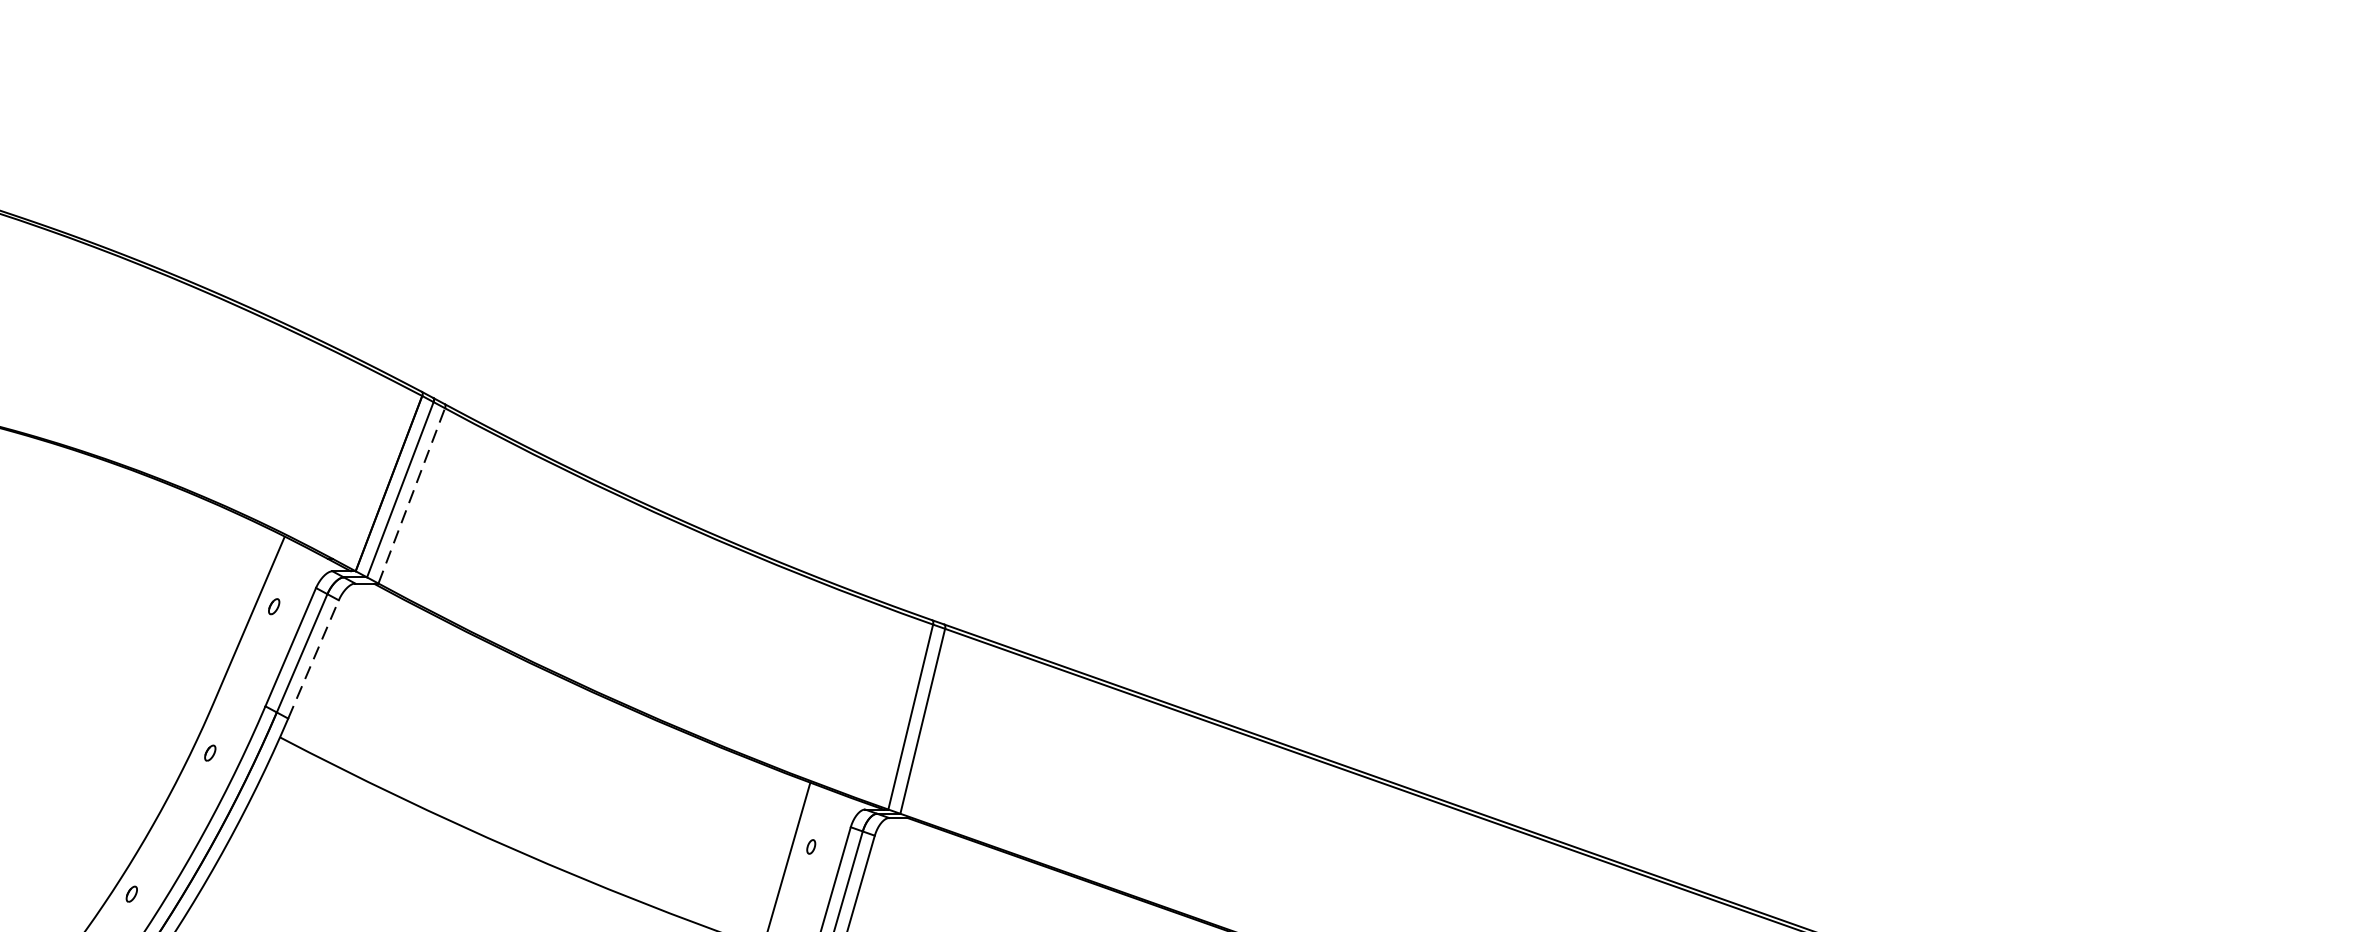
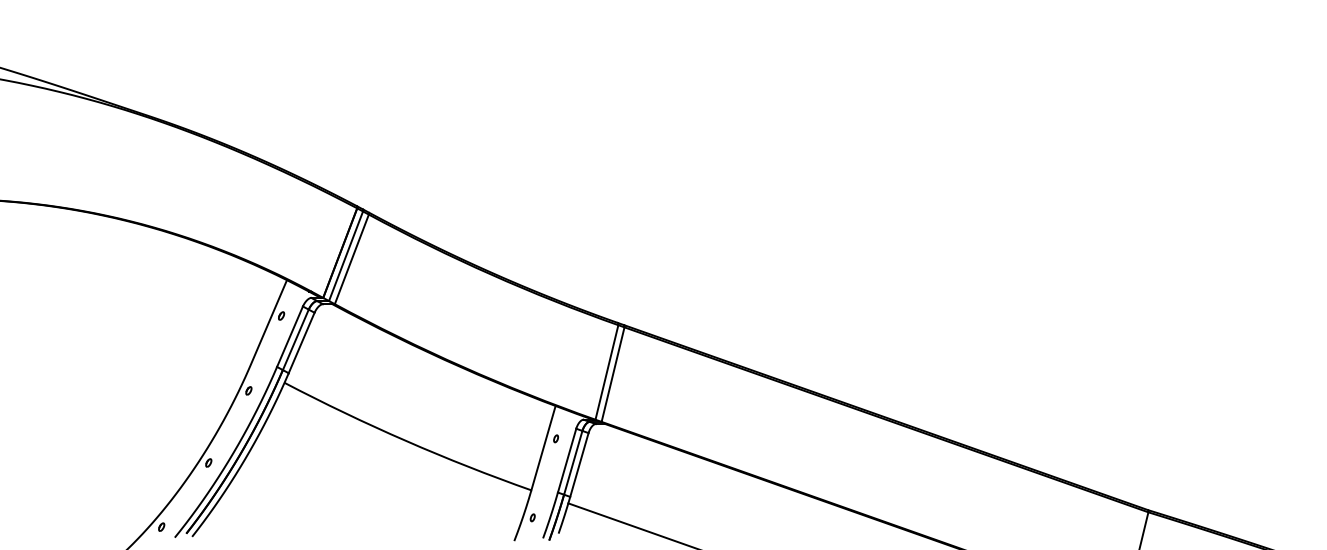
line: (411, 496) -> (351, 259), dashed -> solid
line: (313, 658) -> (301, 342), dashed -> solid

